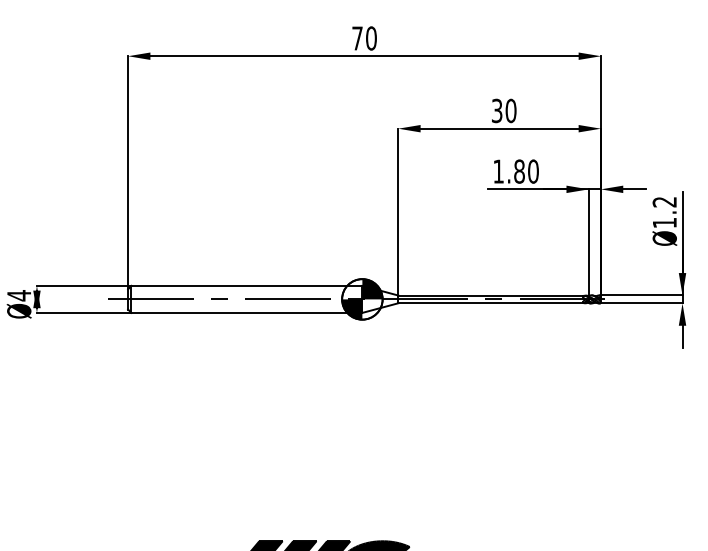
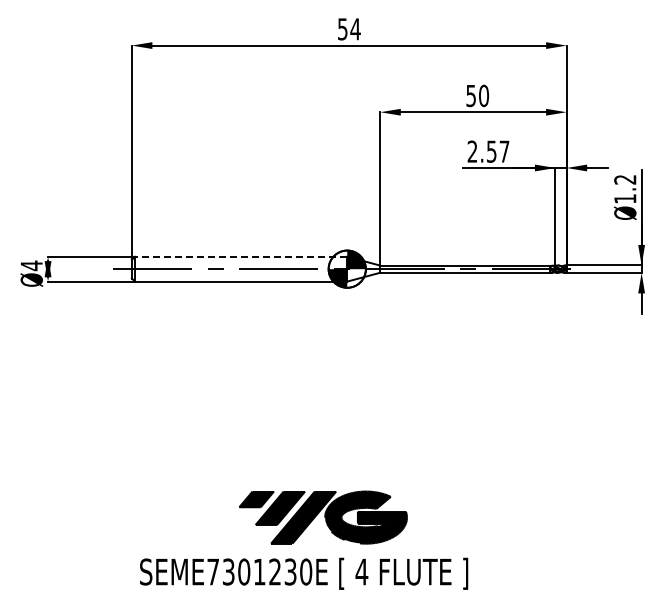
text: (364, 38) -> (349, 29), 70 -> 54
text: (496, 110) -> (470, 95), 30 -> 50
text: (515, 171) -> (488, 151), 1.80 -> 2.57
line: (246, 285) -> (240, 256), solid -> dashed

